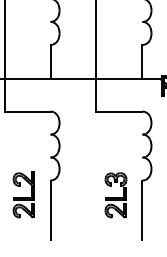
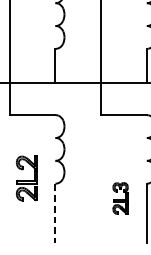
part: (23, 194) -> (26, 177), moved
part: (115, 195) -> (120, 198), size x0.7
line: (50, 210) -> (55, 213), solid -> dashed

